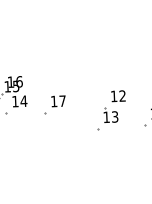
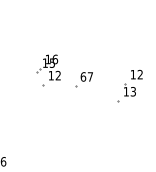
text: (24, 101) -> (58, 75), 14 -> 12
text: (54, 101) -> (83, 76), 17 -> 67

